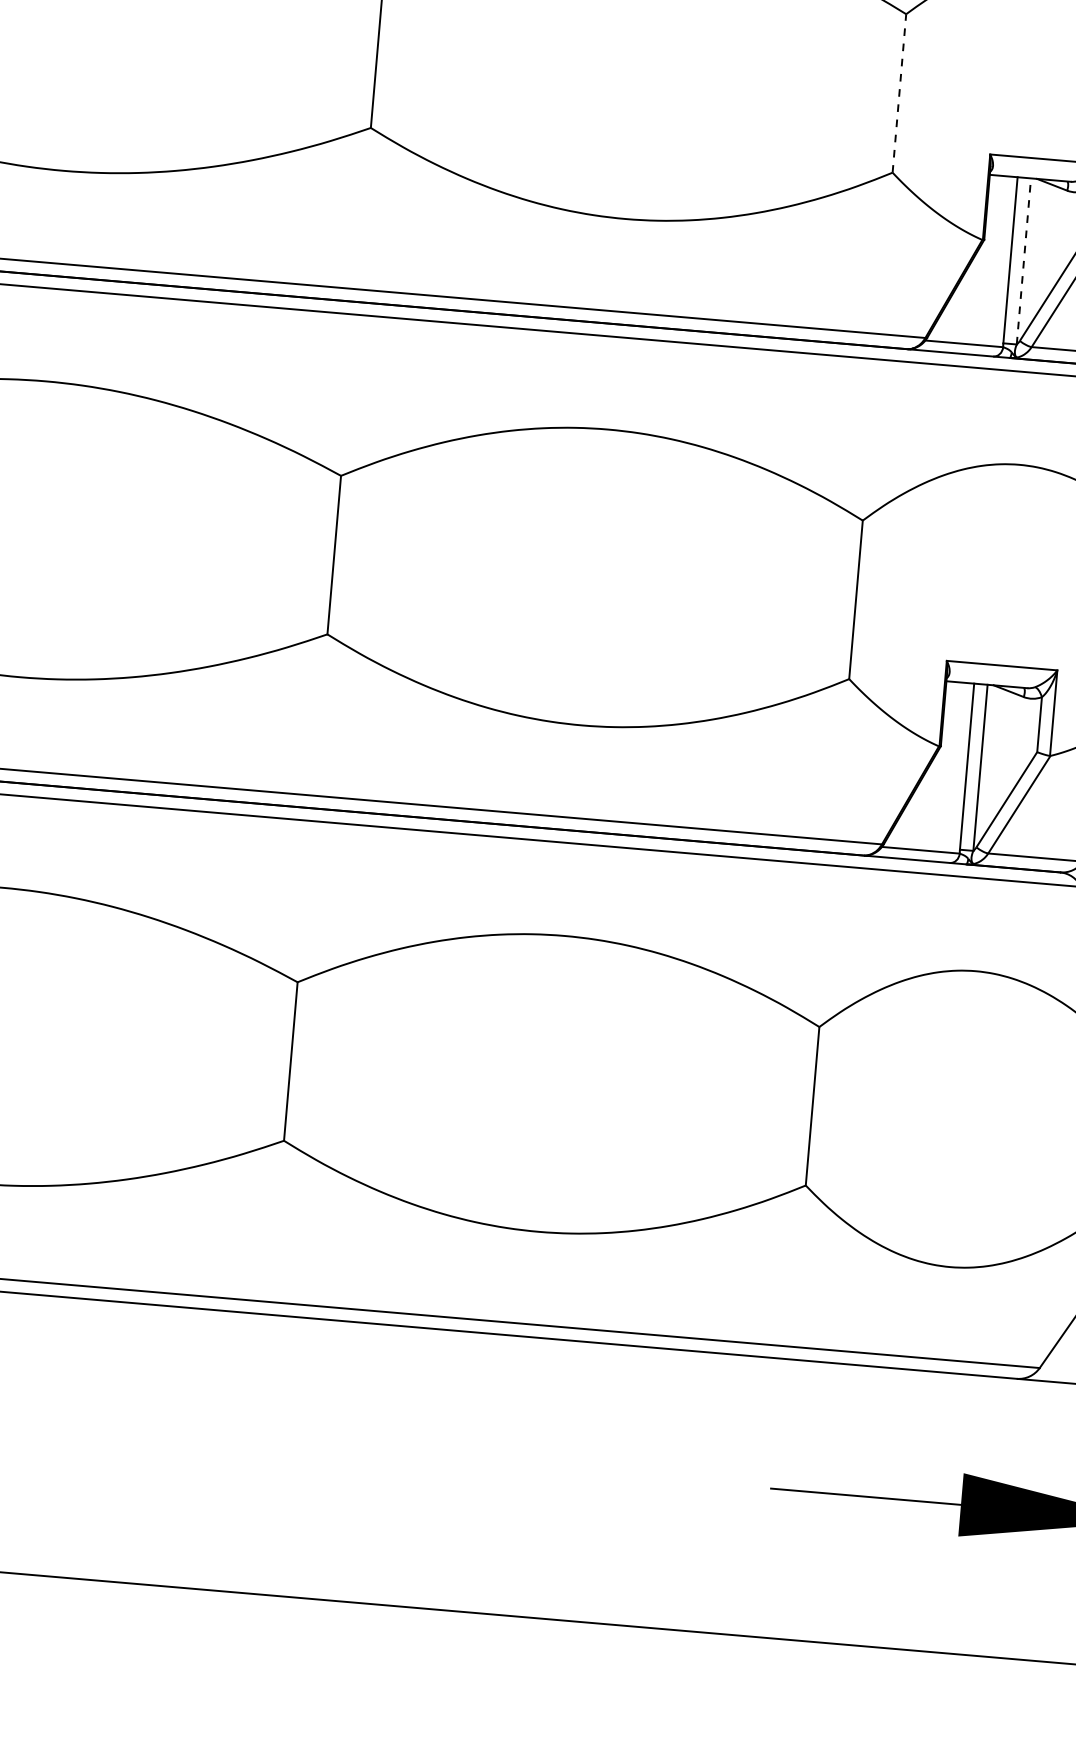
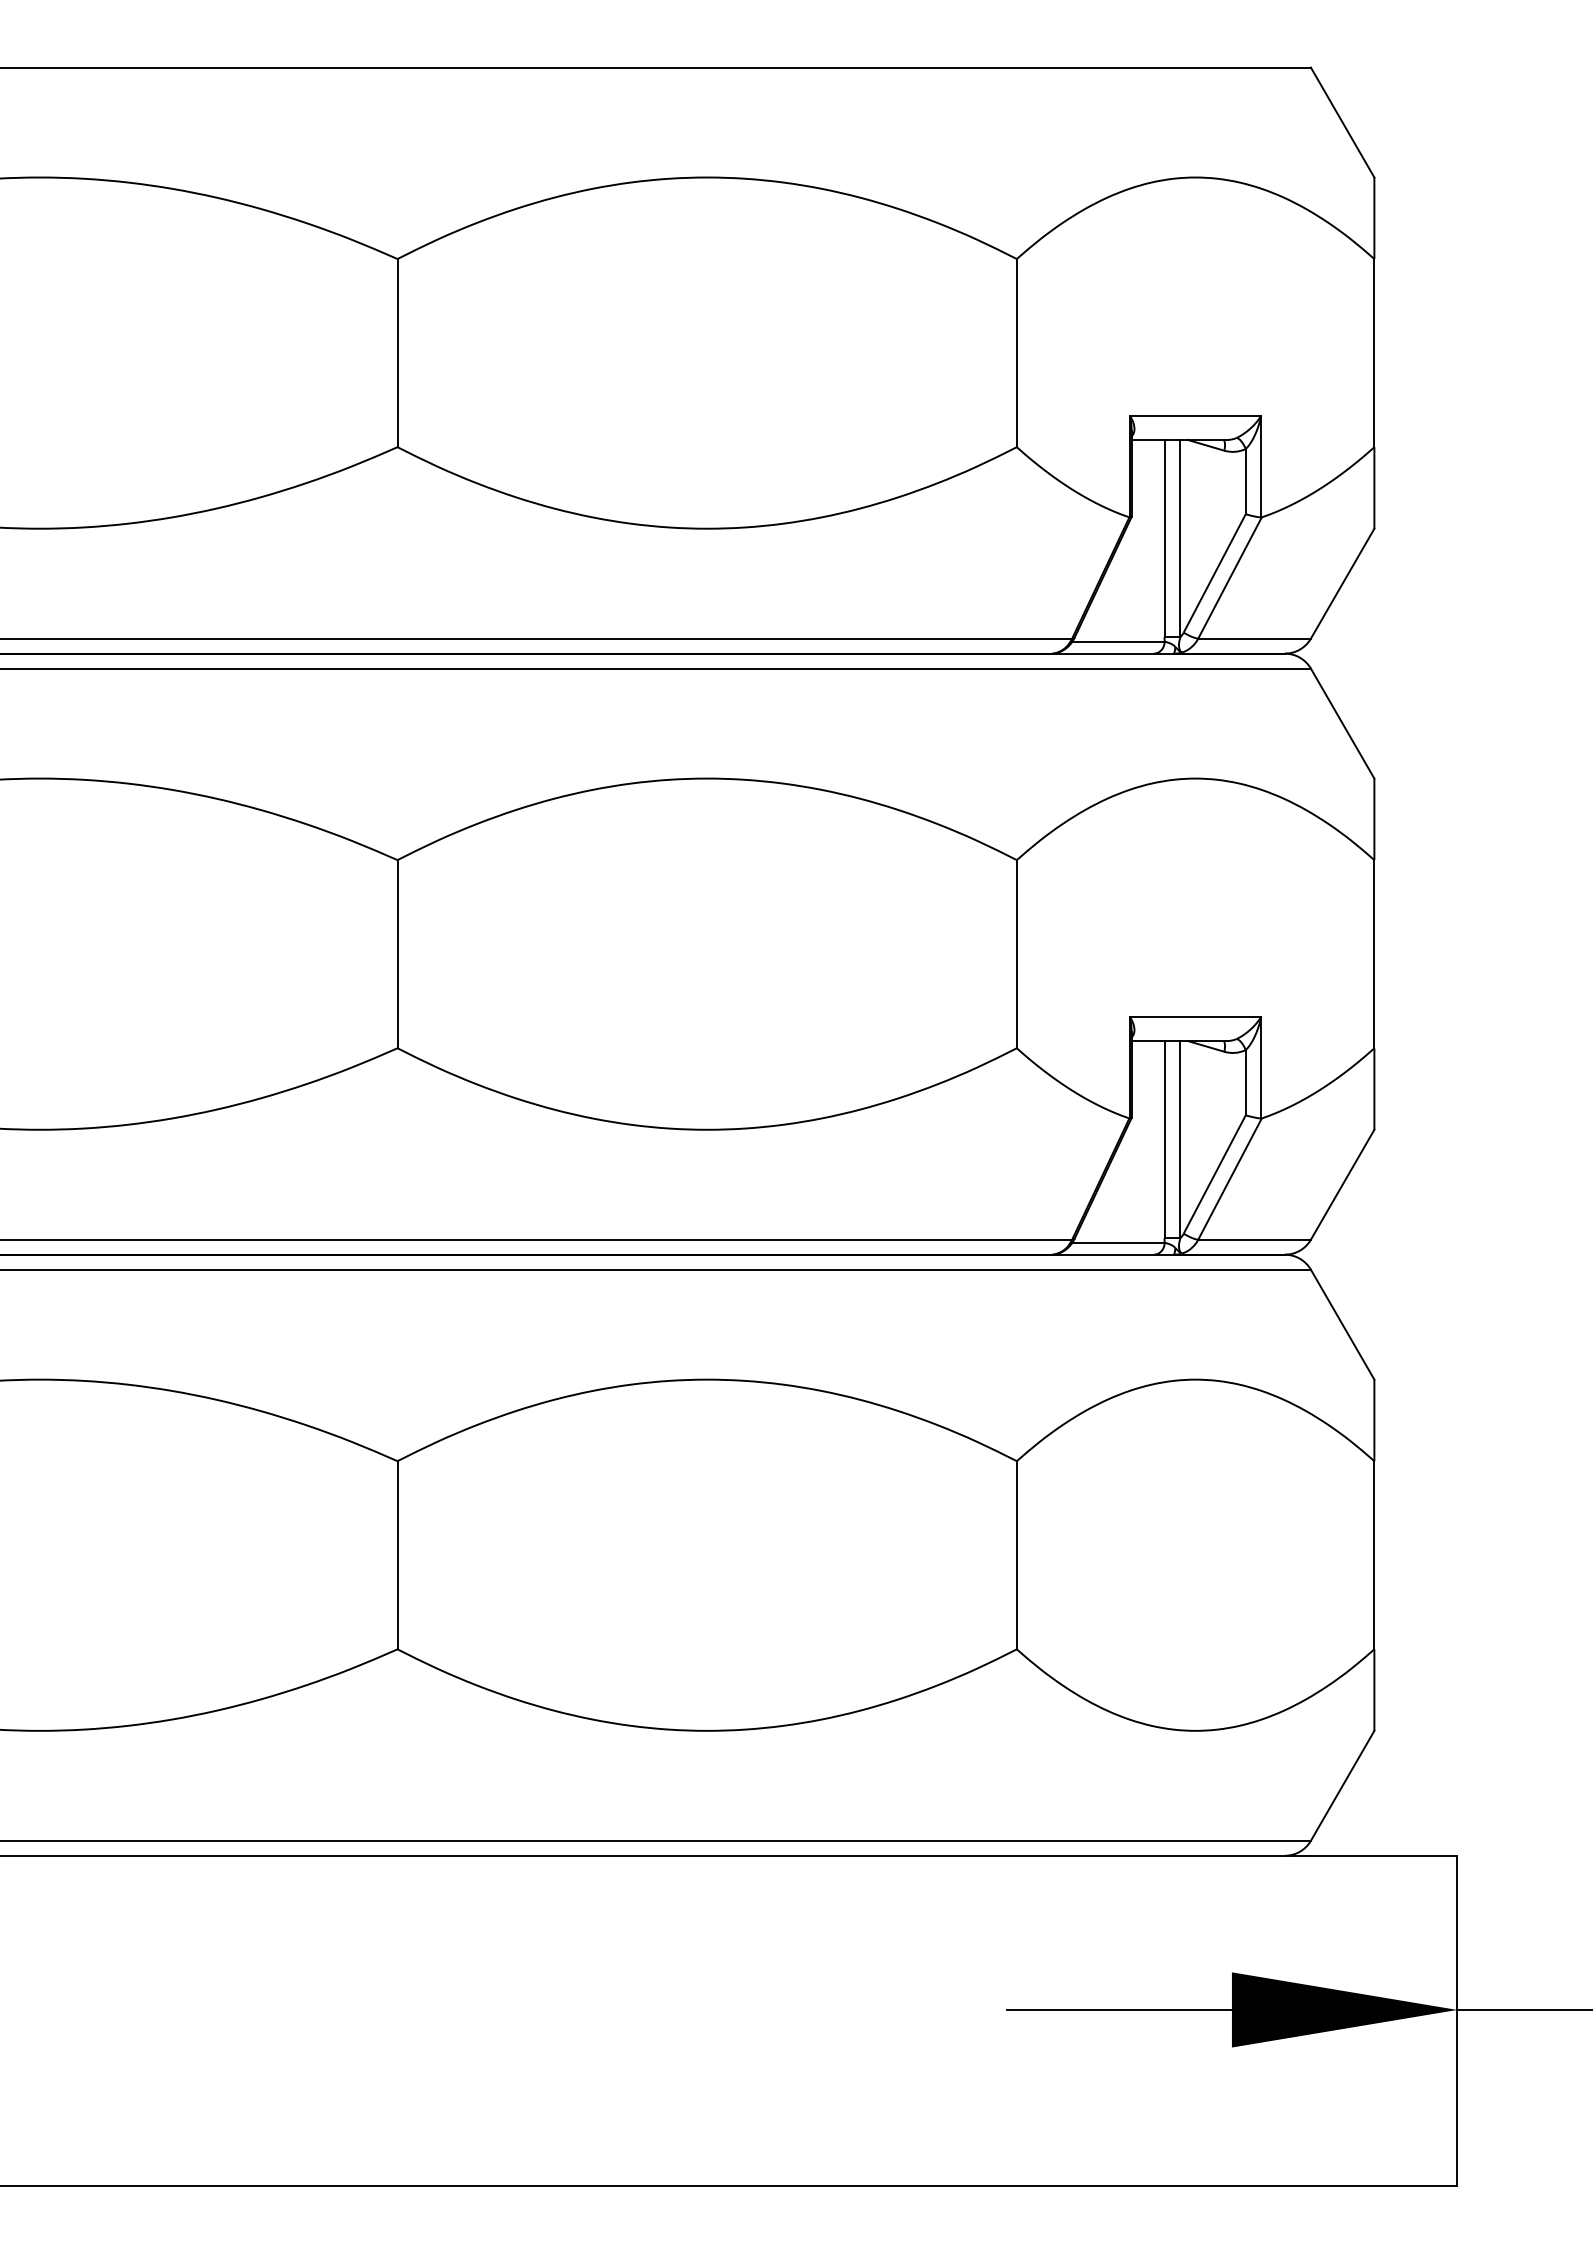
line: (899, 92) -> (1016, 352), dashed -> solid
line: (1023, 261) -> (1180, 538), dashed -> solid

